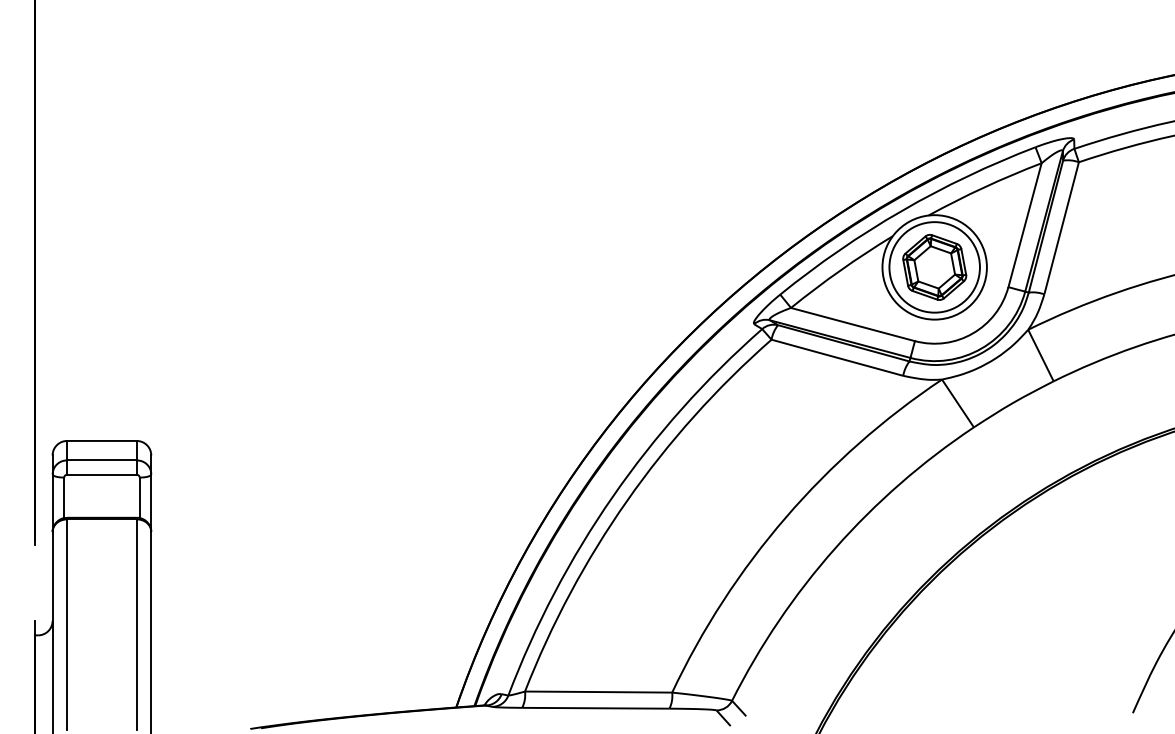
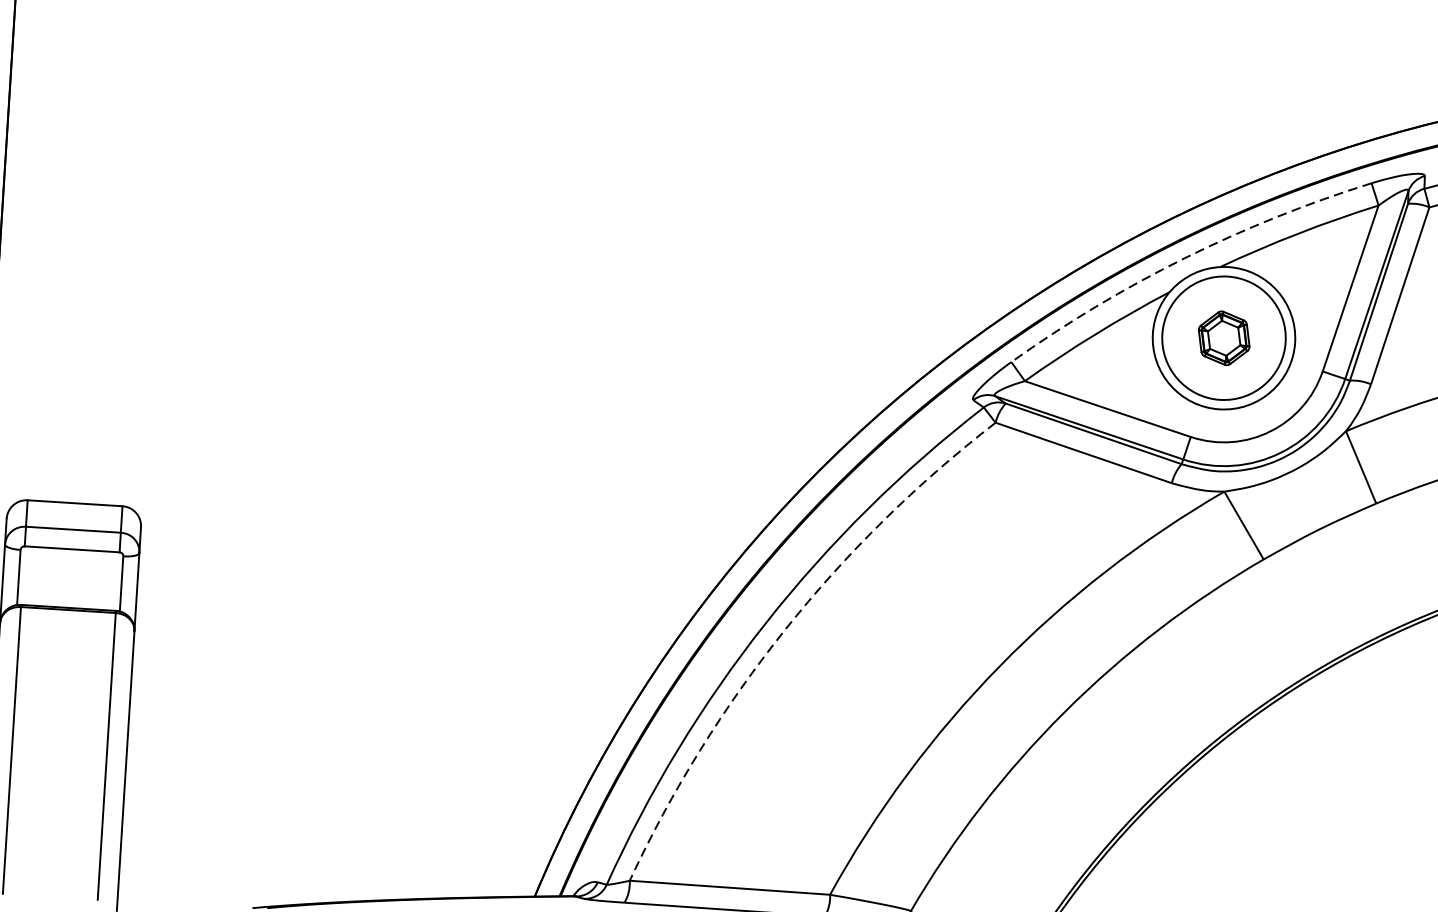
arc: (902, 210) -> (1185, 257), solid -> dashed
part: (934, 267) -> (1223, 338), size x0.6
arc: (627, 500) -> (785, 629), solid -> dashed

